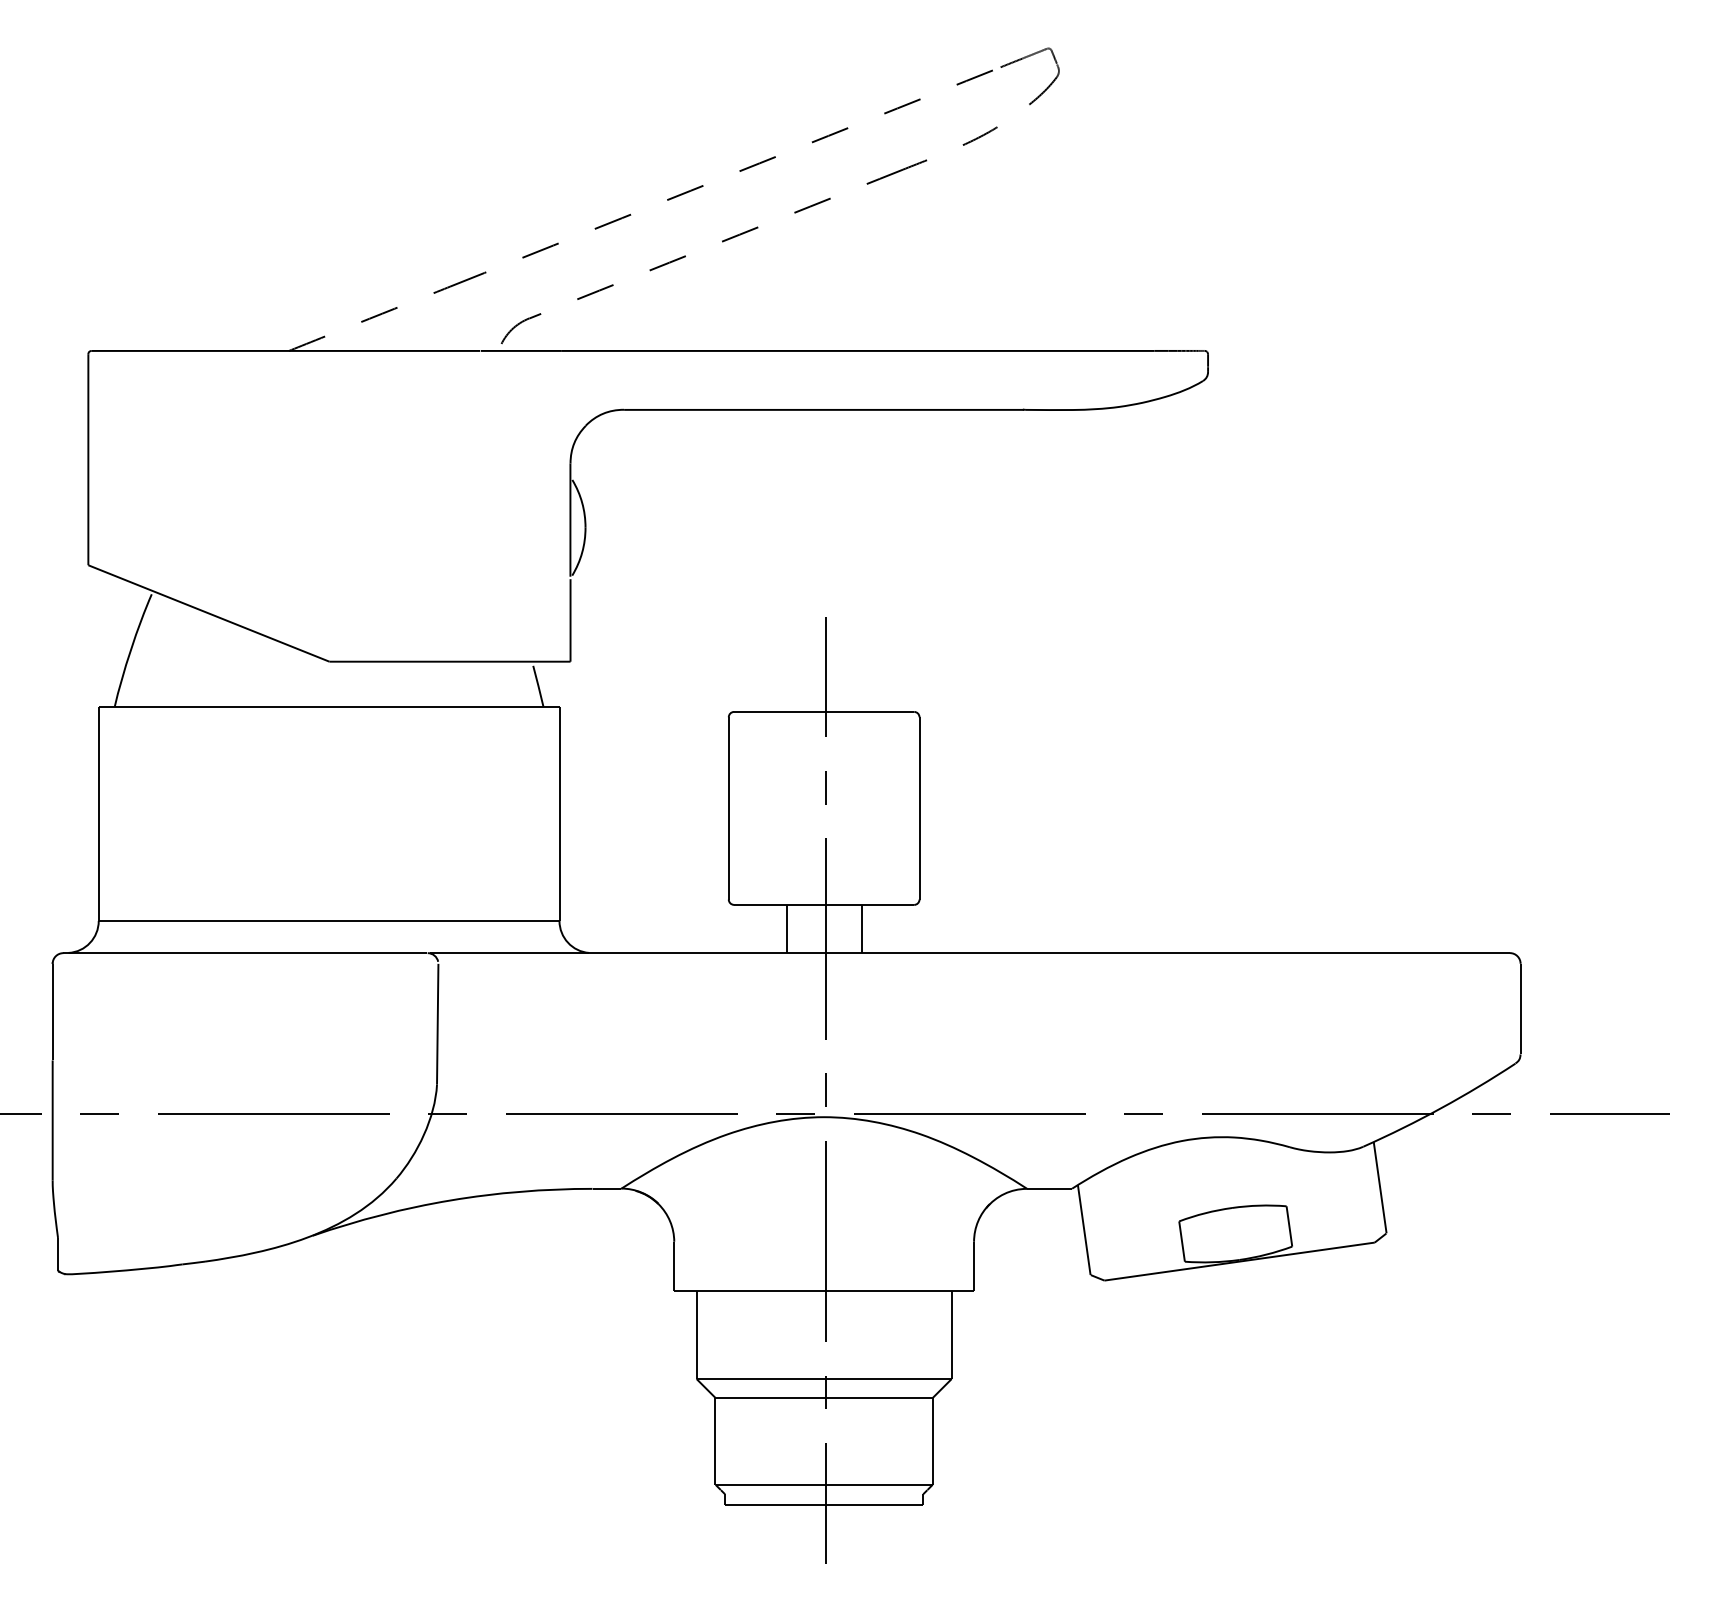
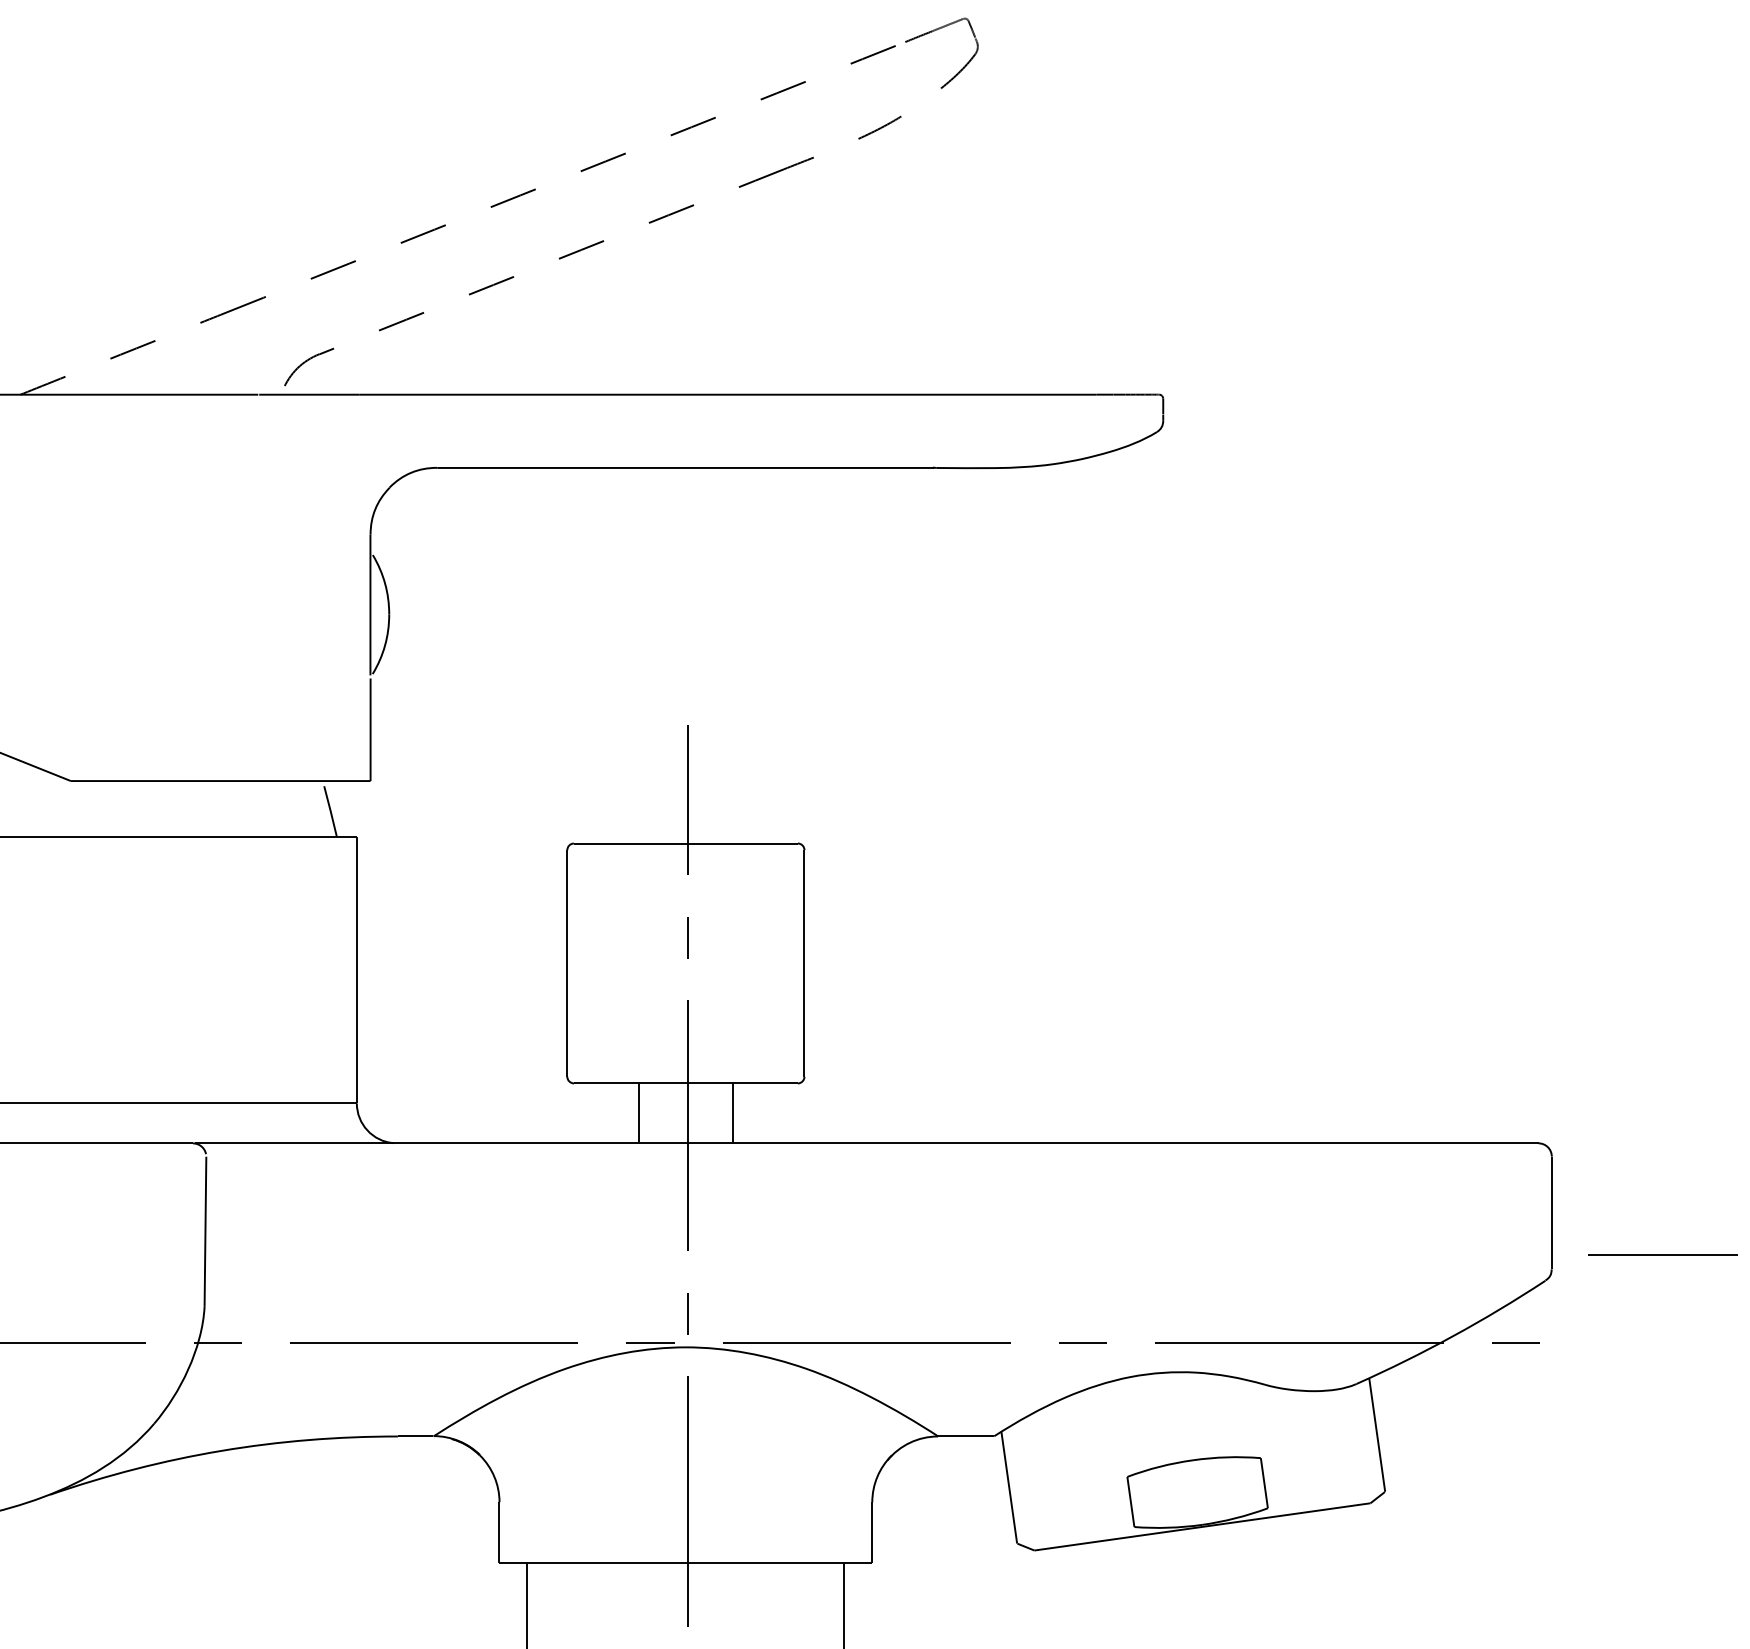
line: (1609, 1113) -> (1662, 1254), moved

